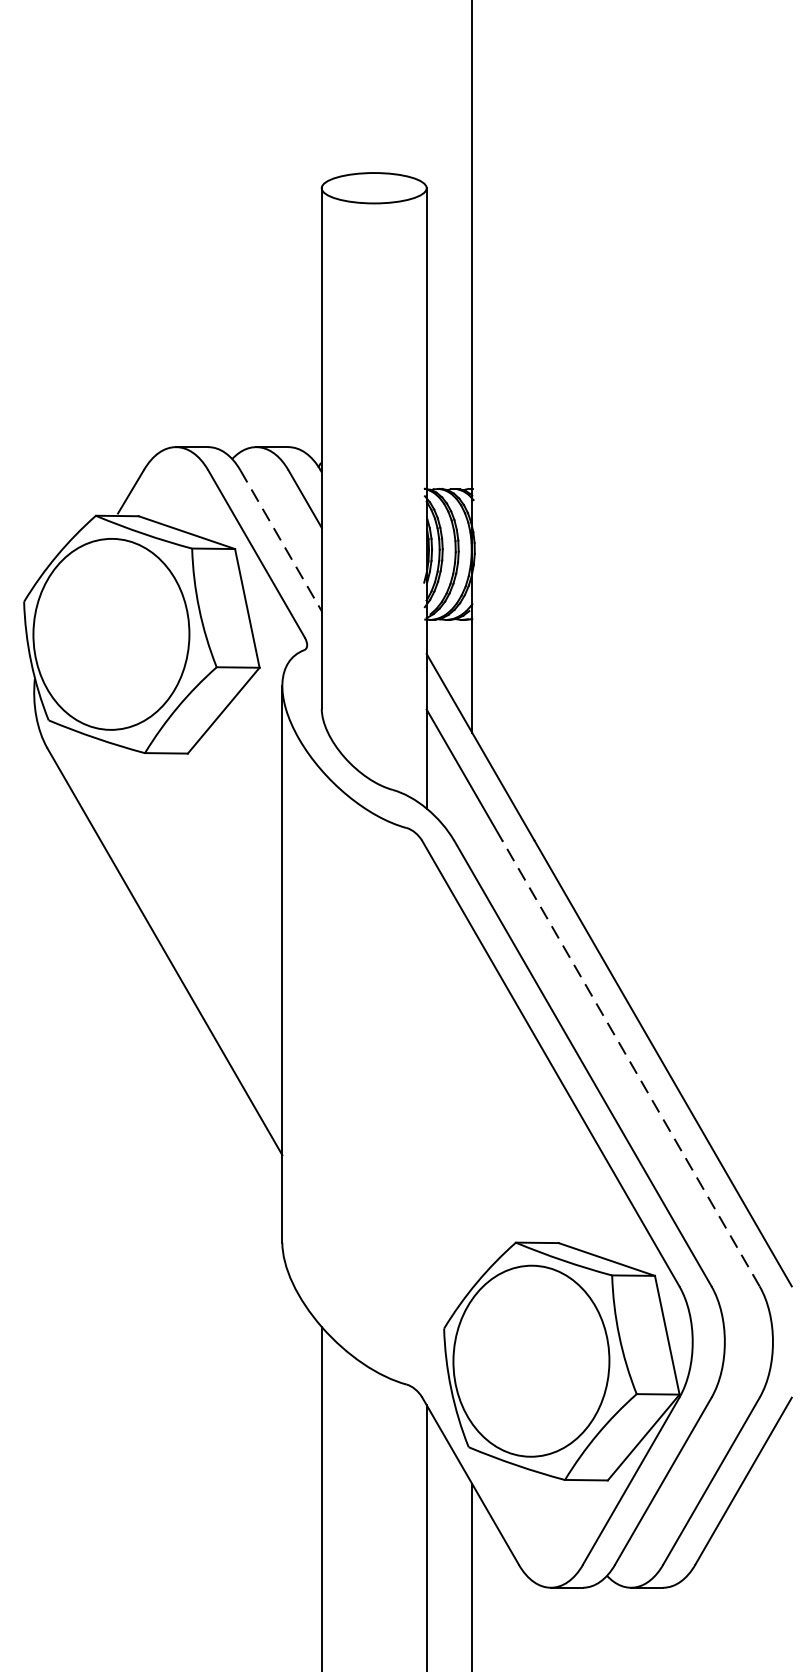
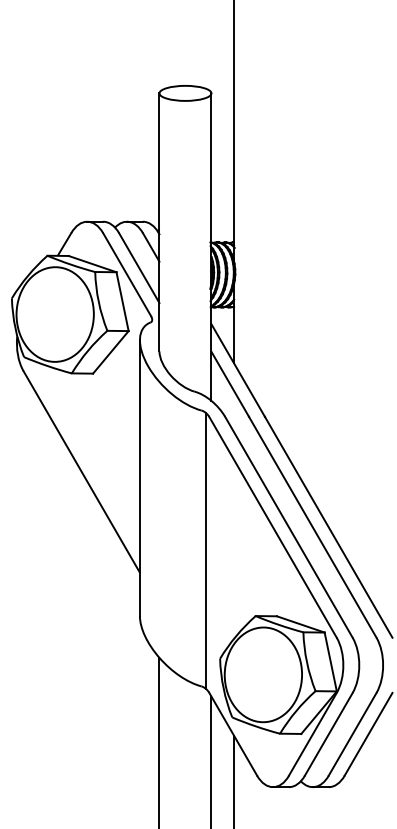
line: (281, 541) -> (139, 268), dashed -> solid
line: (630, 1063) -> (312, 527), dashed -> solid
line: (414, 1110) -> (205, 550), added

